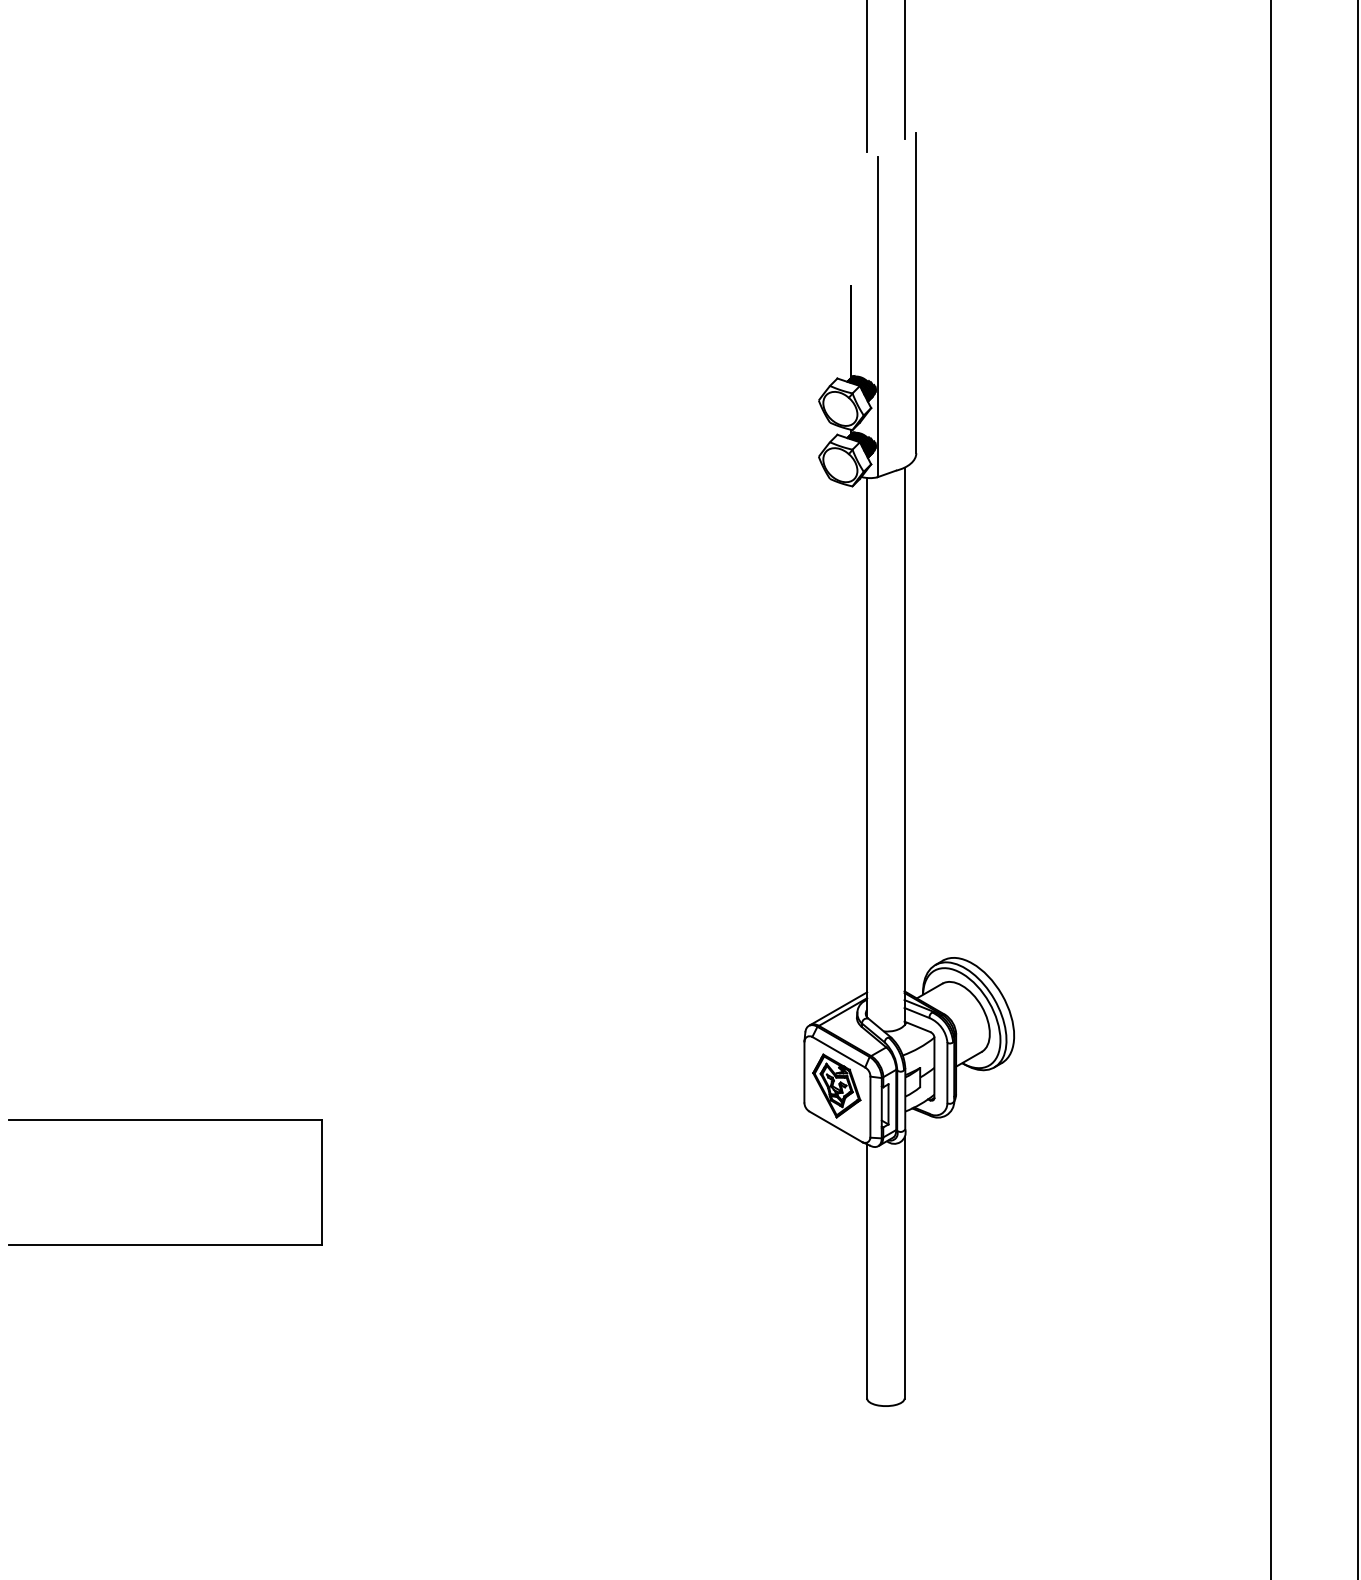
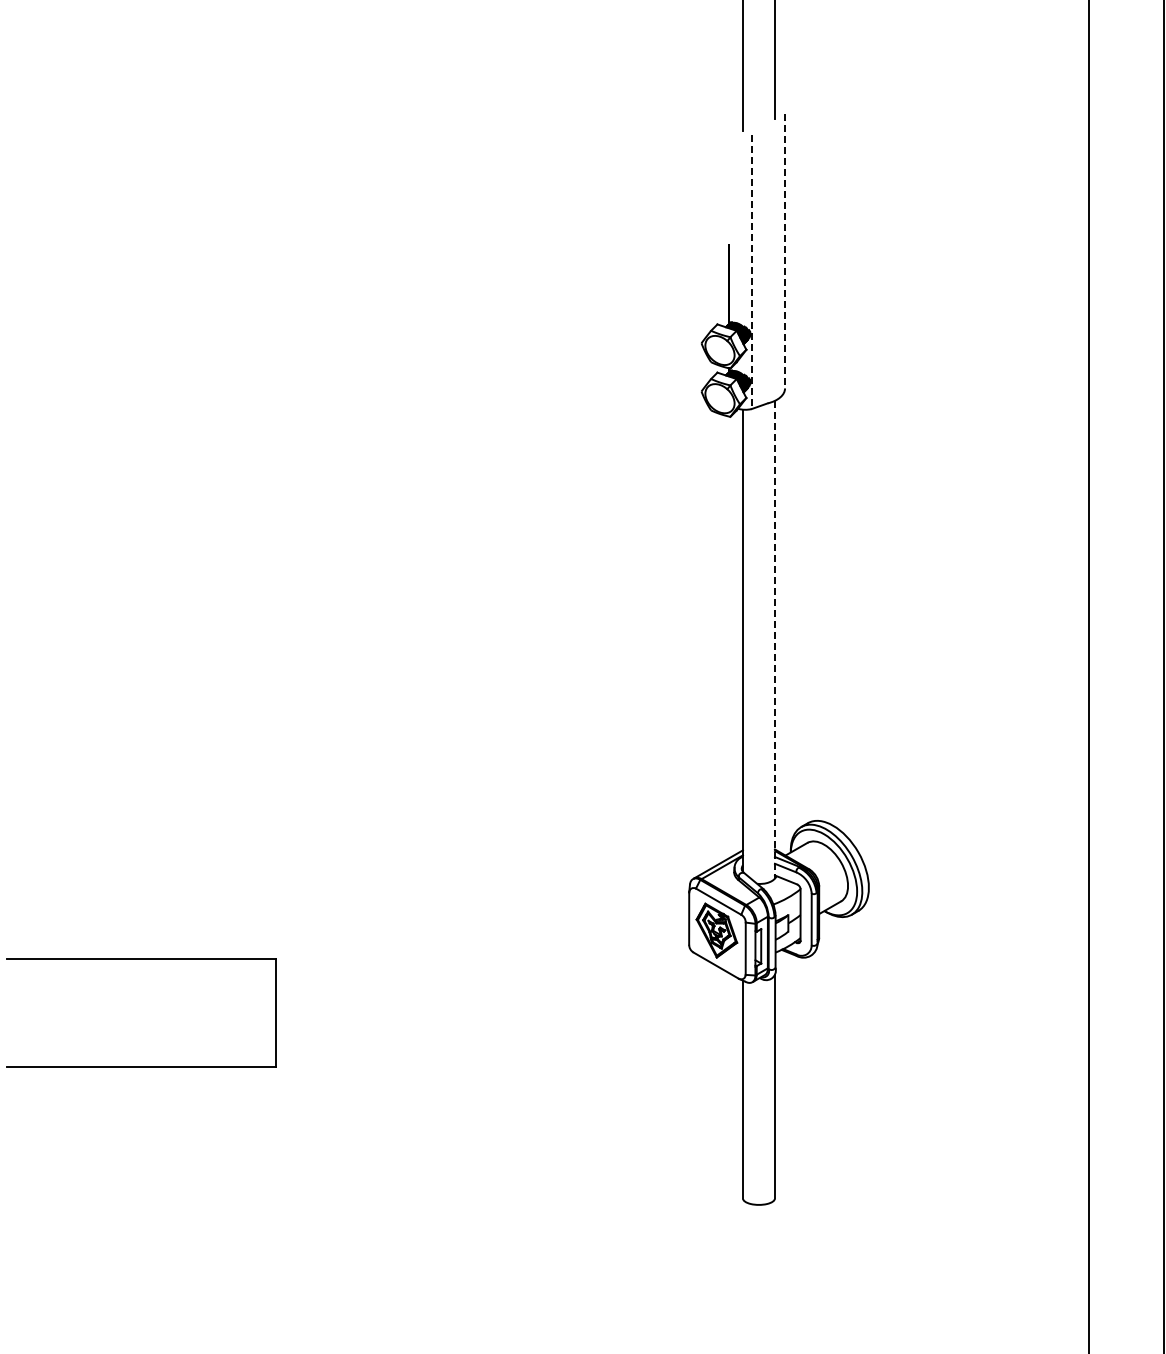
line: (916, 293) -> (785, 251), solid -> dashed
line: (877, 317) -> (751, 272), solid -> dashed
line: (903, 746) -> (774, 639), solid -> dashed

